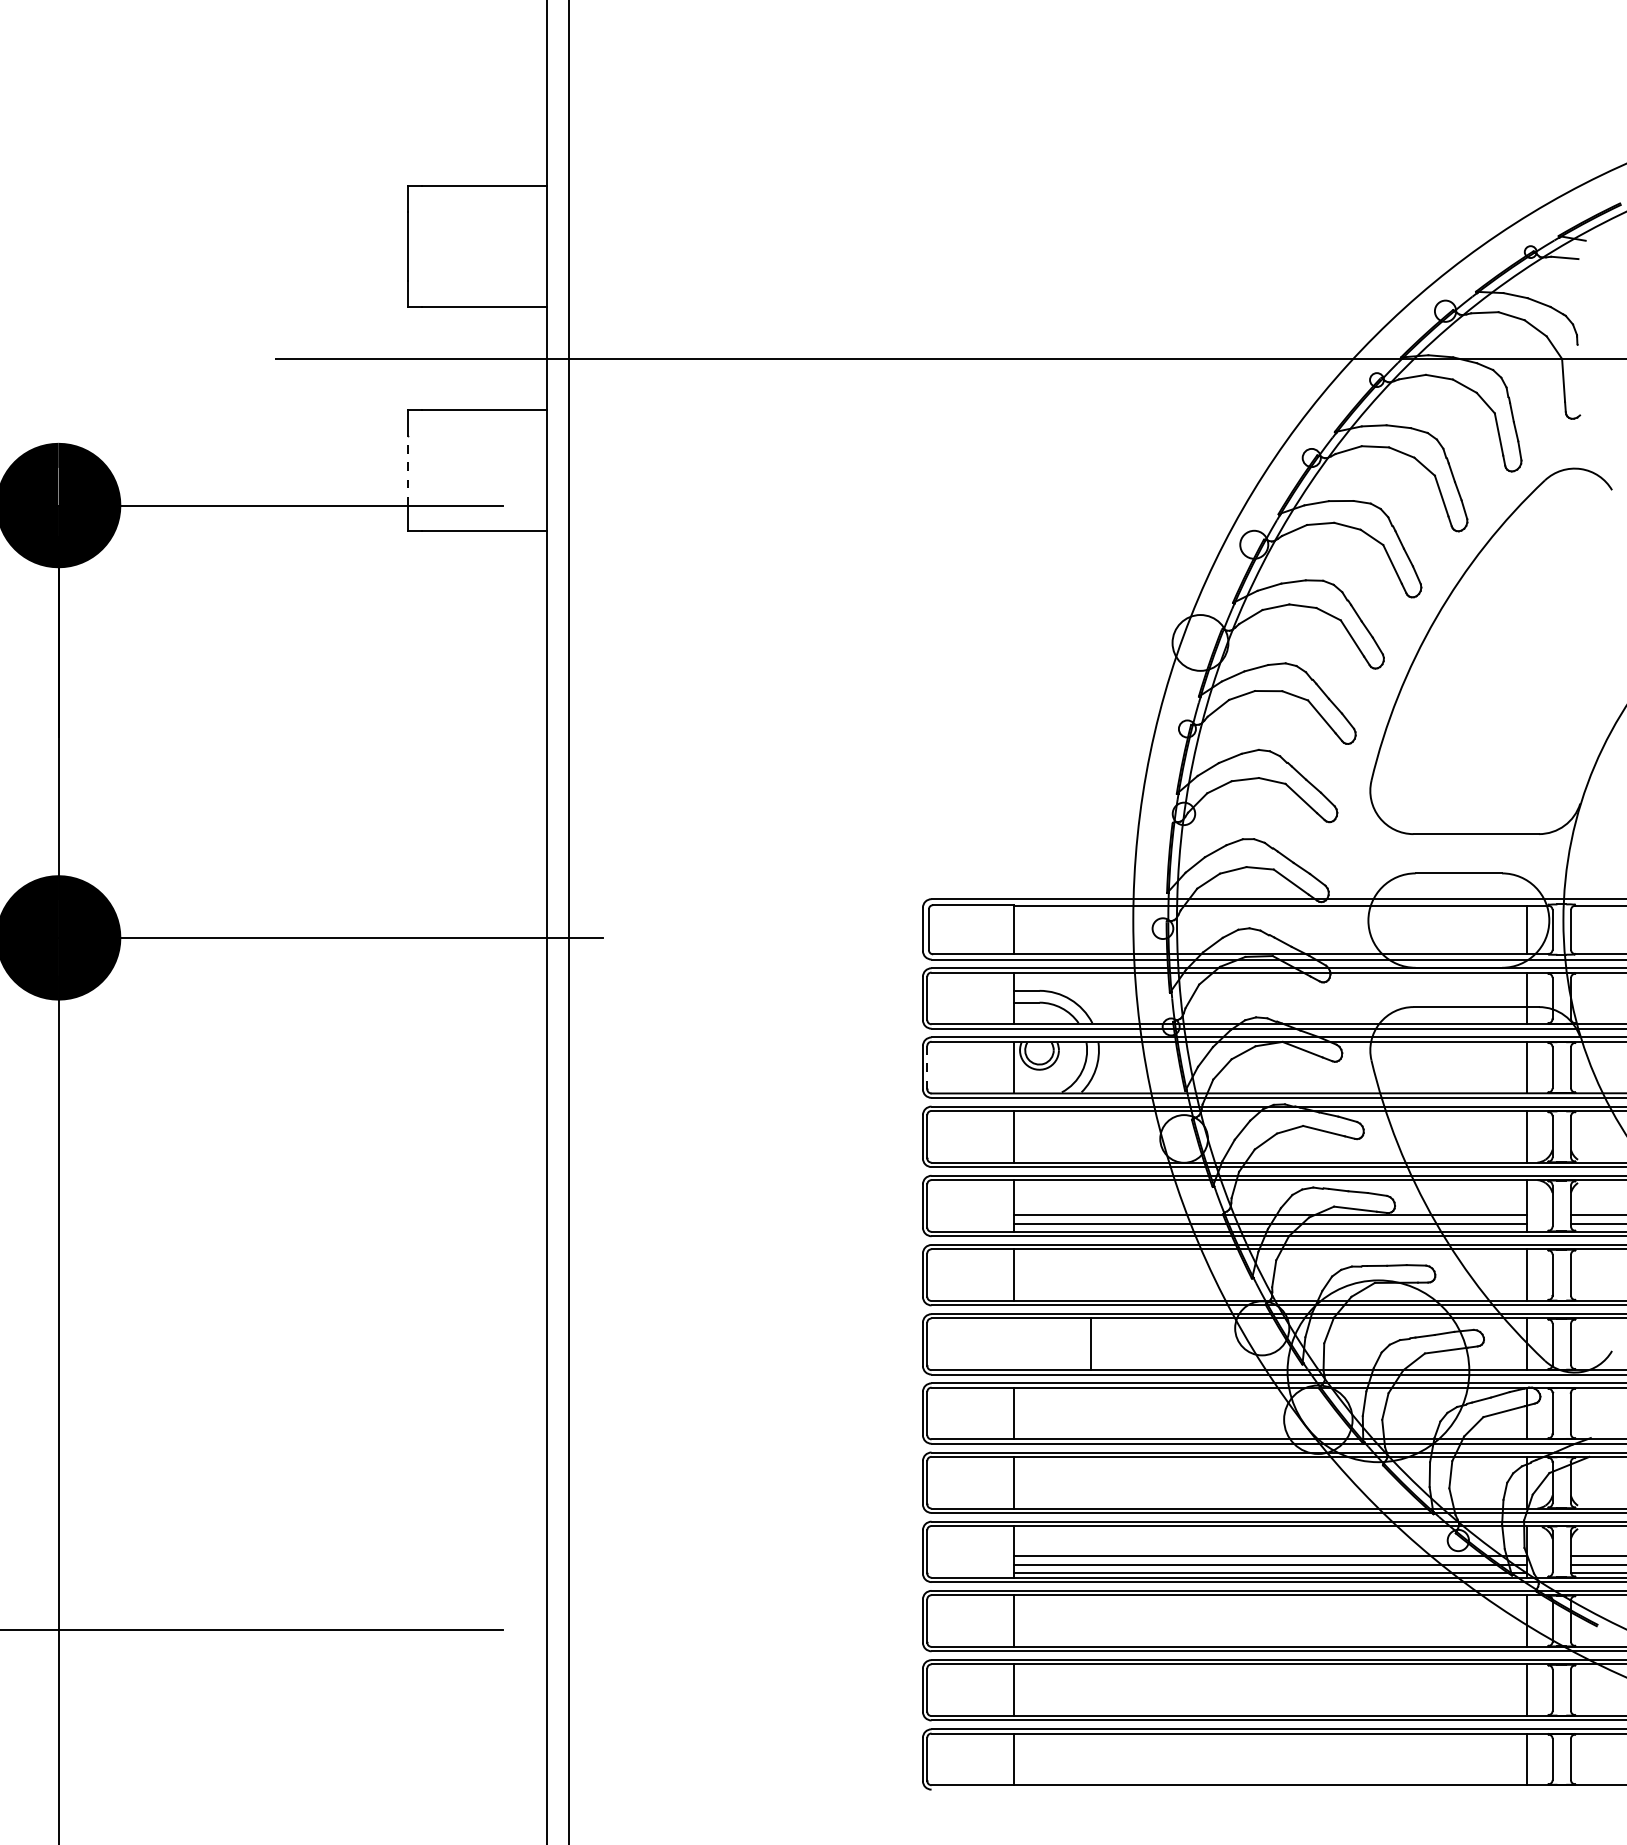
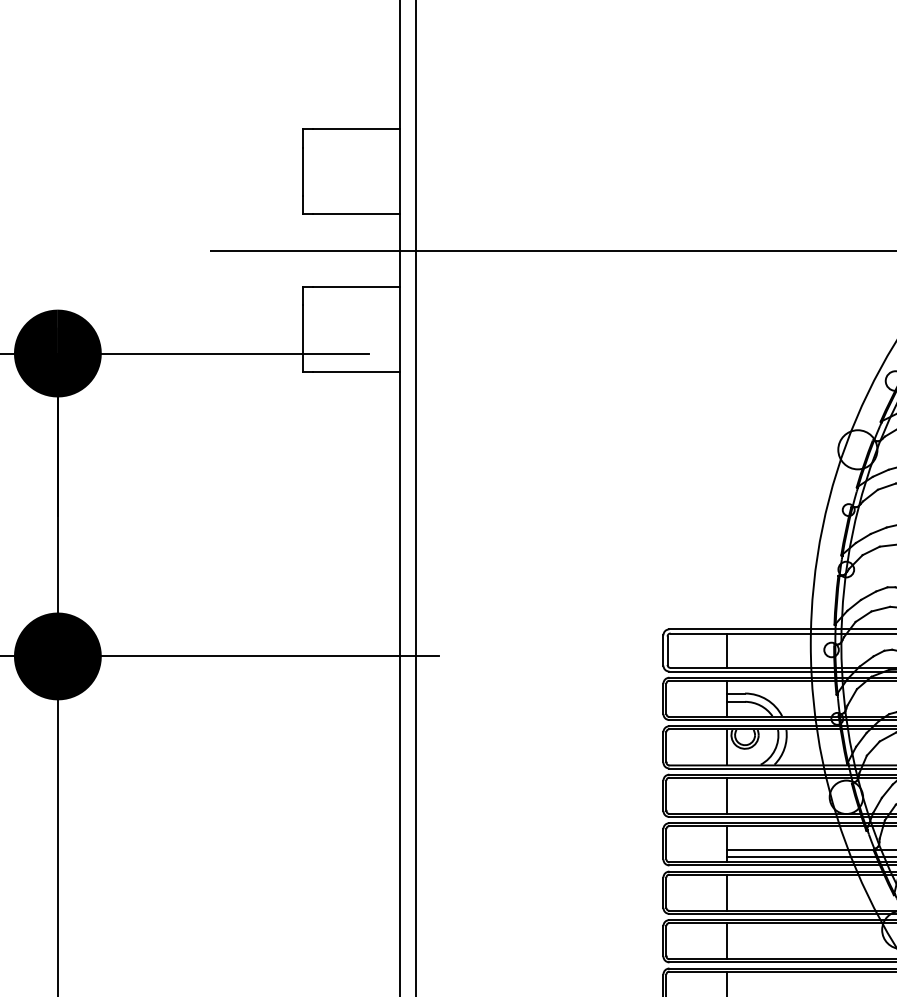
line: (408, 470) -> (303, 328), dashed -> solid
line: (927, 1067) -> (666, 747), dashed -> solid
line: (1090, 1344) -> (726, 941), moved

